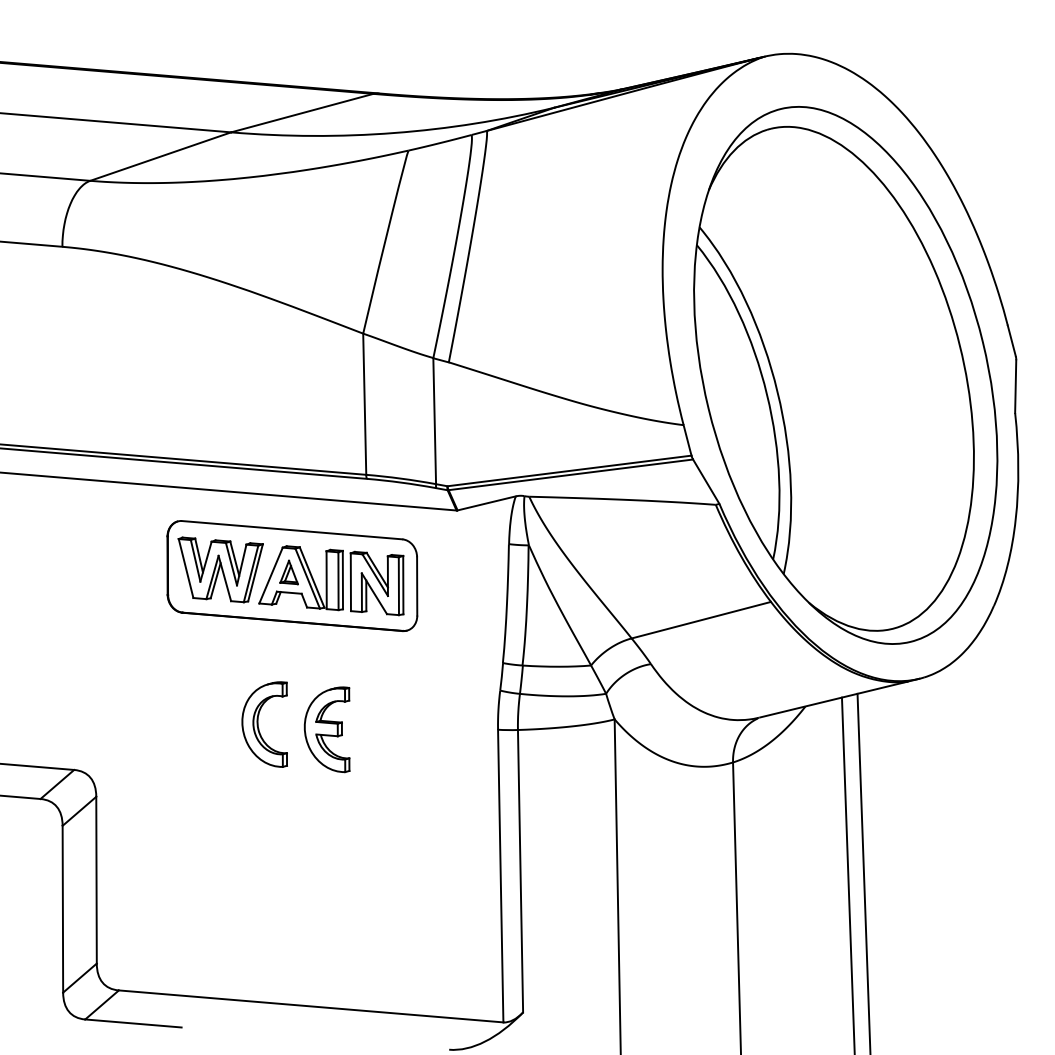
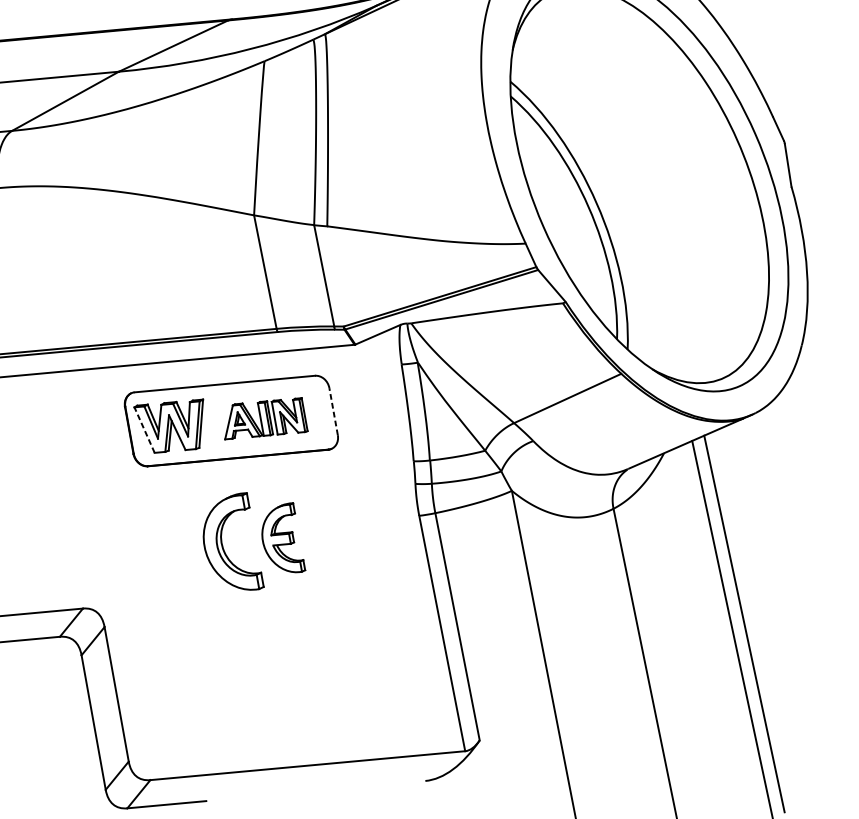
line: (185, 568) -> (144, 430), solid -> dashed
part: (331, 580) -> (263, 419), size x0.7
line: (417, 585) -> (333, 410), solid -> dashed
part: (264, 724) -> (230, 544), size x1.4

